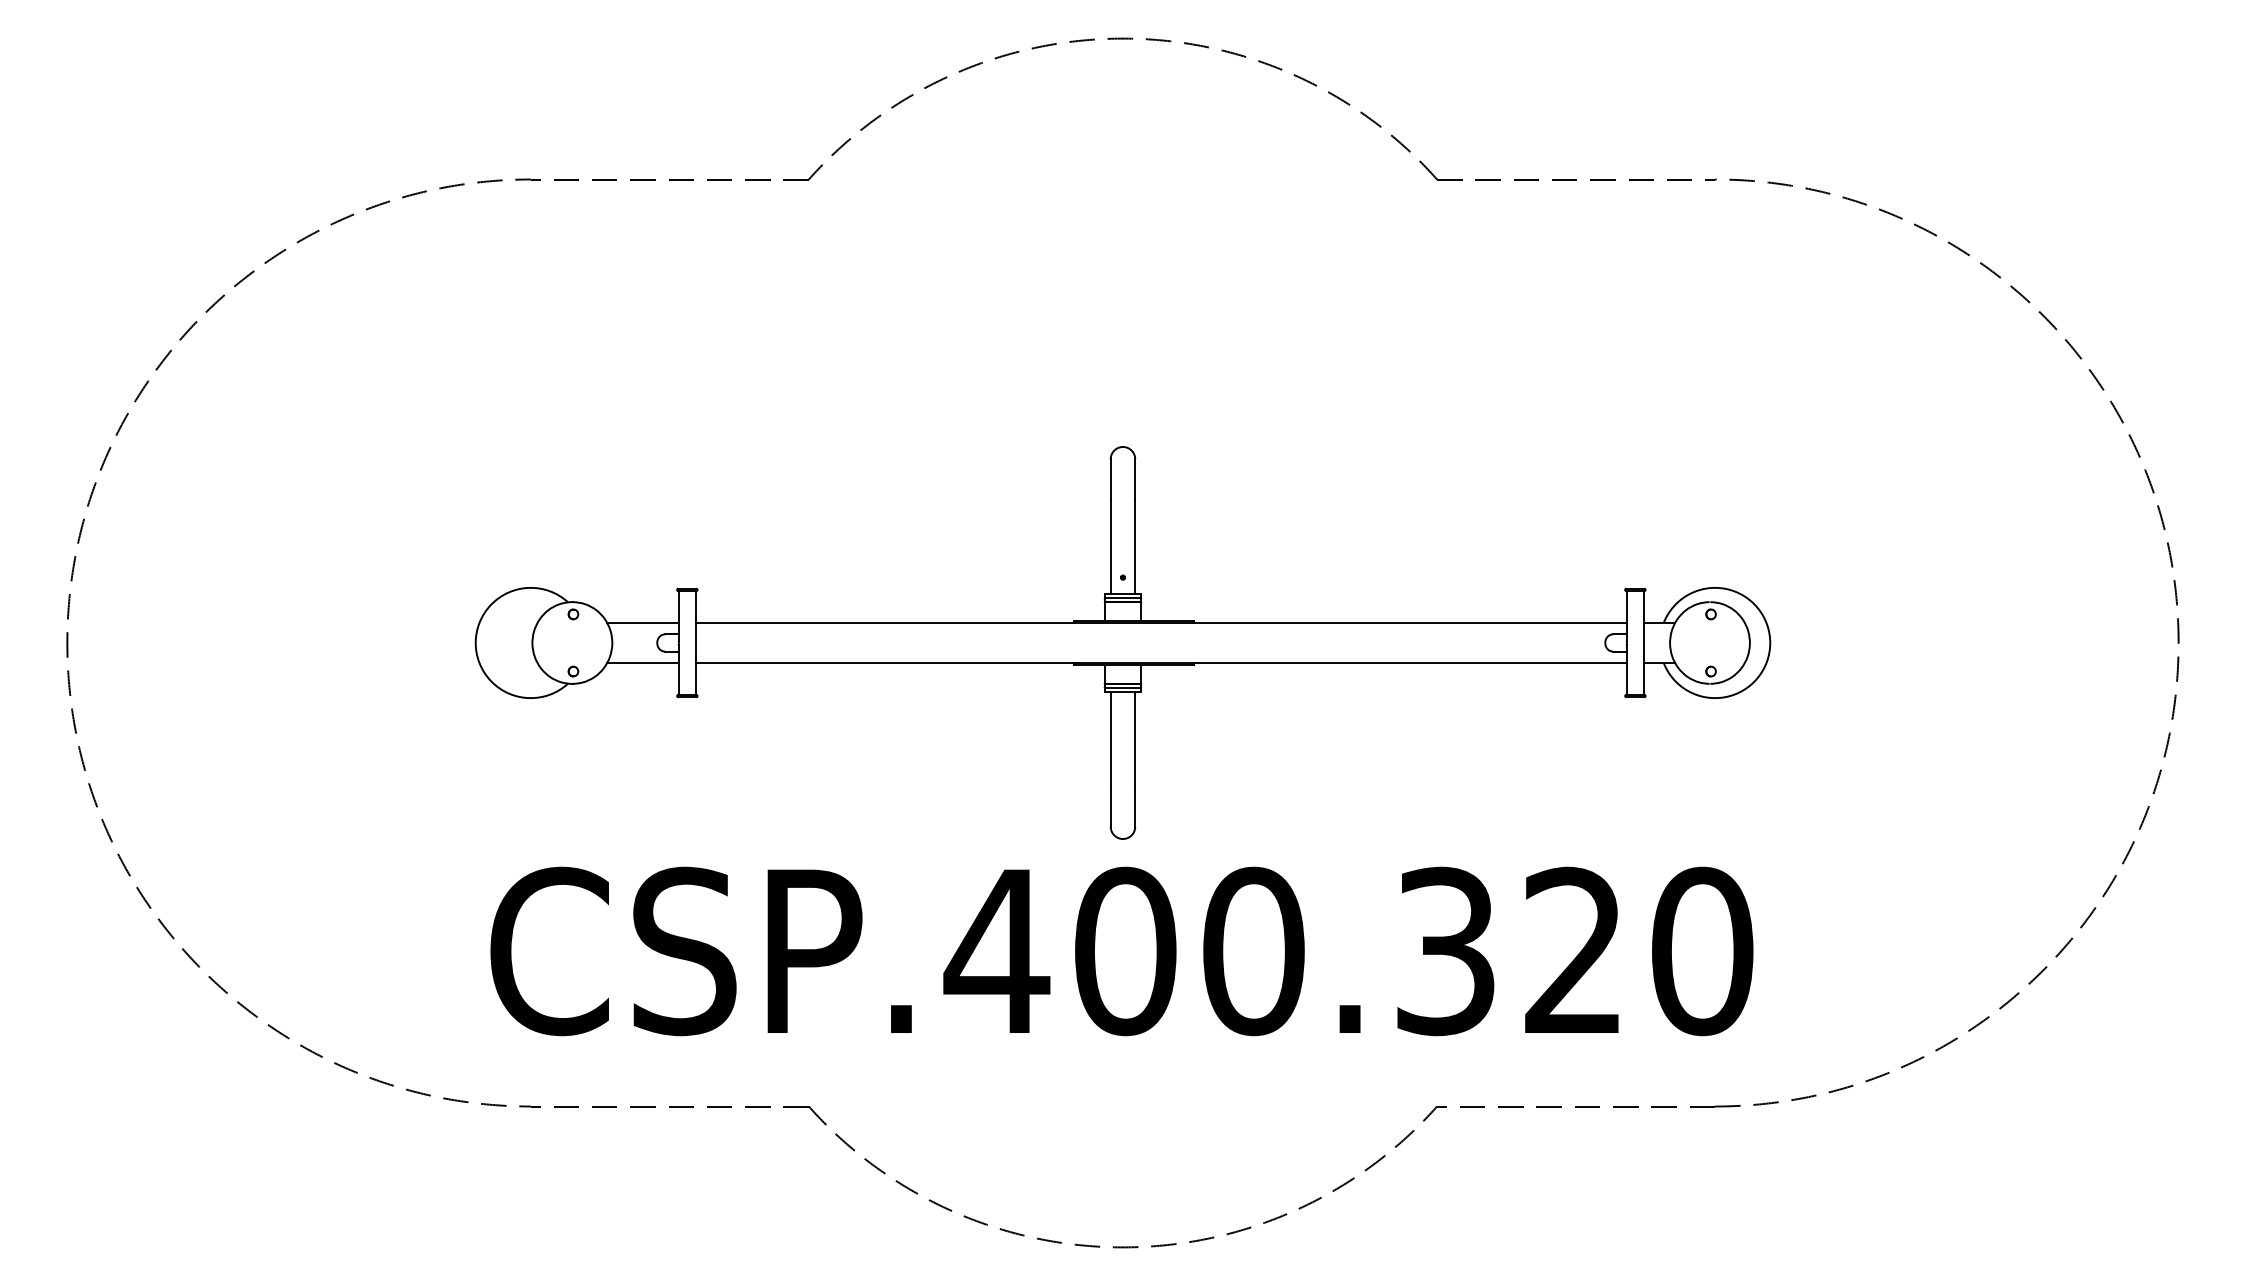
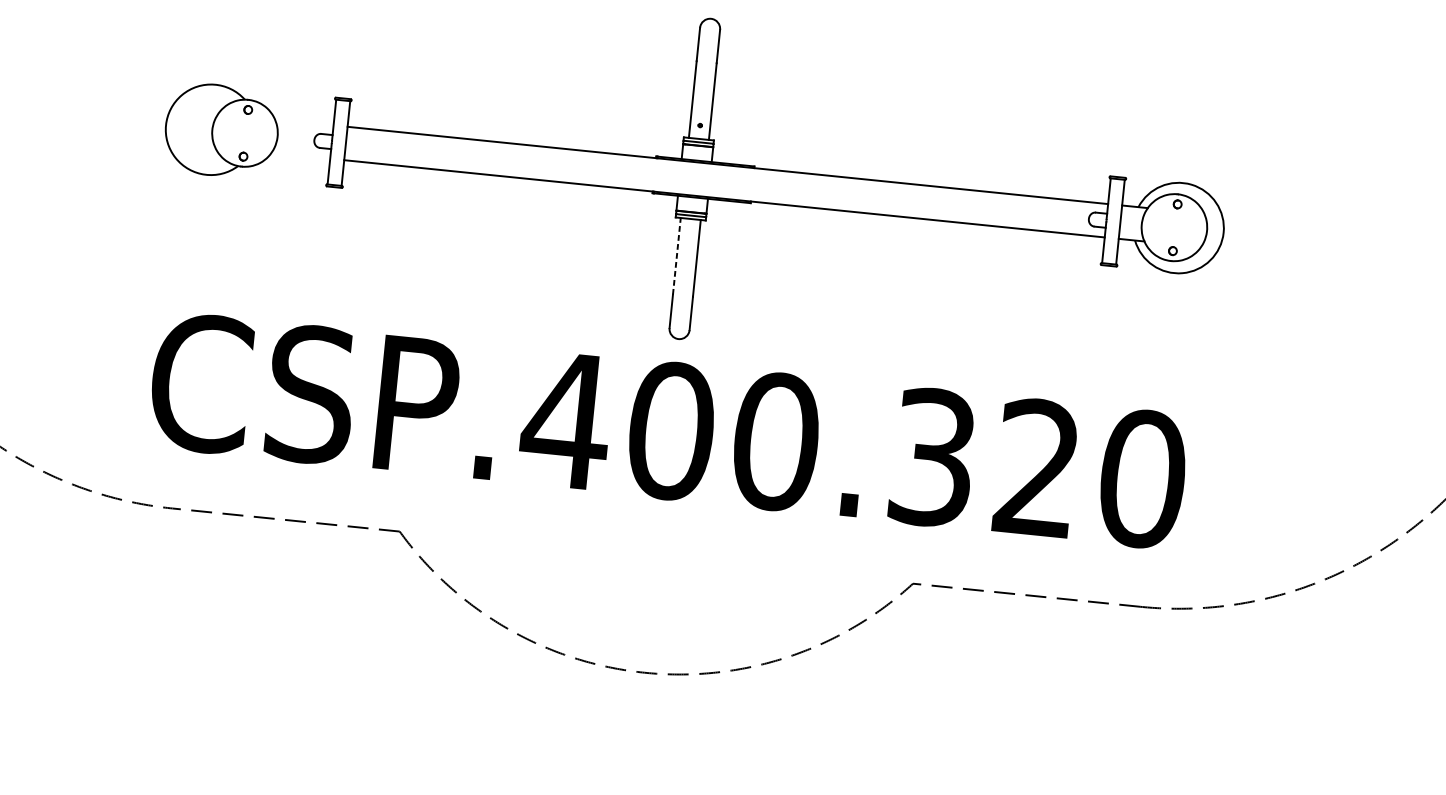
line: (642, 622) -> (303, 122), removed
line: (642, 663) -> (300, 155), removed
line: (1110, 738) -> (676, 255), solid -> dashed

